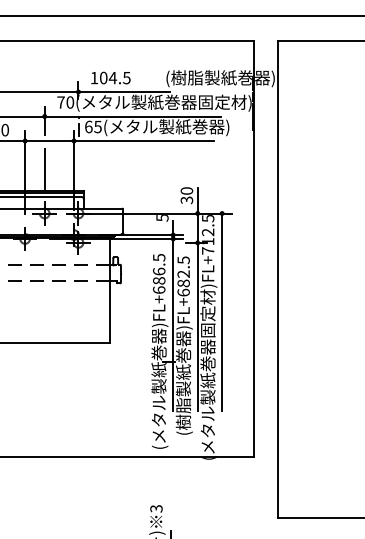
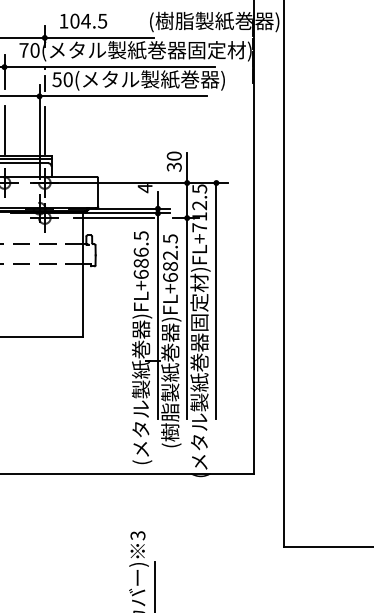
text: (92, 126) -> (61, 79), 65( -> 50(
line: (78, 168) -> (44, 129), added
text: (162, 218) -> (145, 188), 5 -> 4
line: (136, 242) -> (114, 217), added

